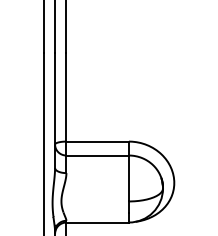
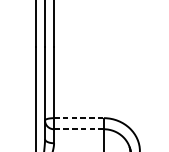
line: (98, 141) -> (79, 118), solid -> dashed
line: (97, 155) -> (78, 129), solid -> dashed

